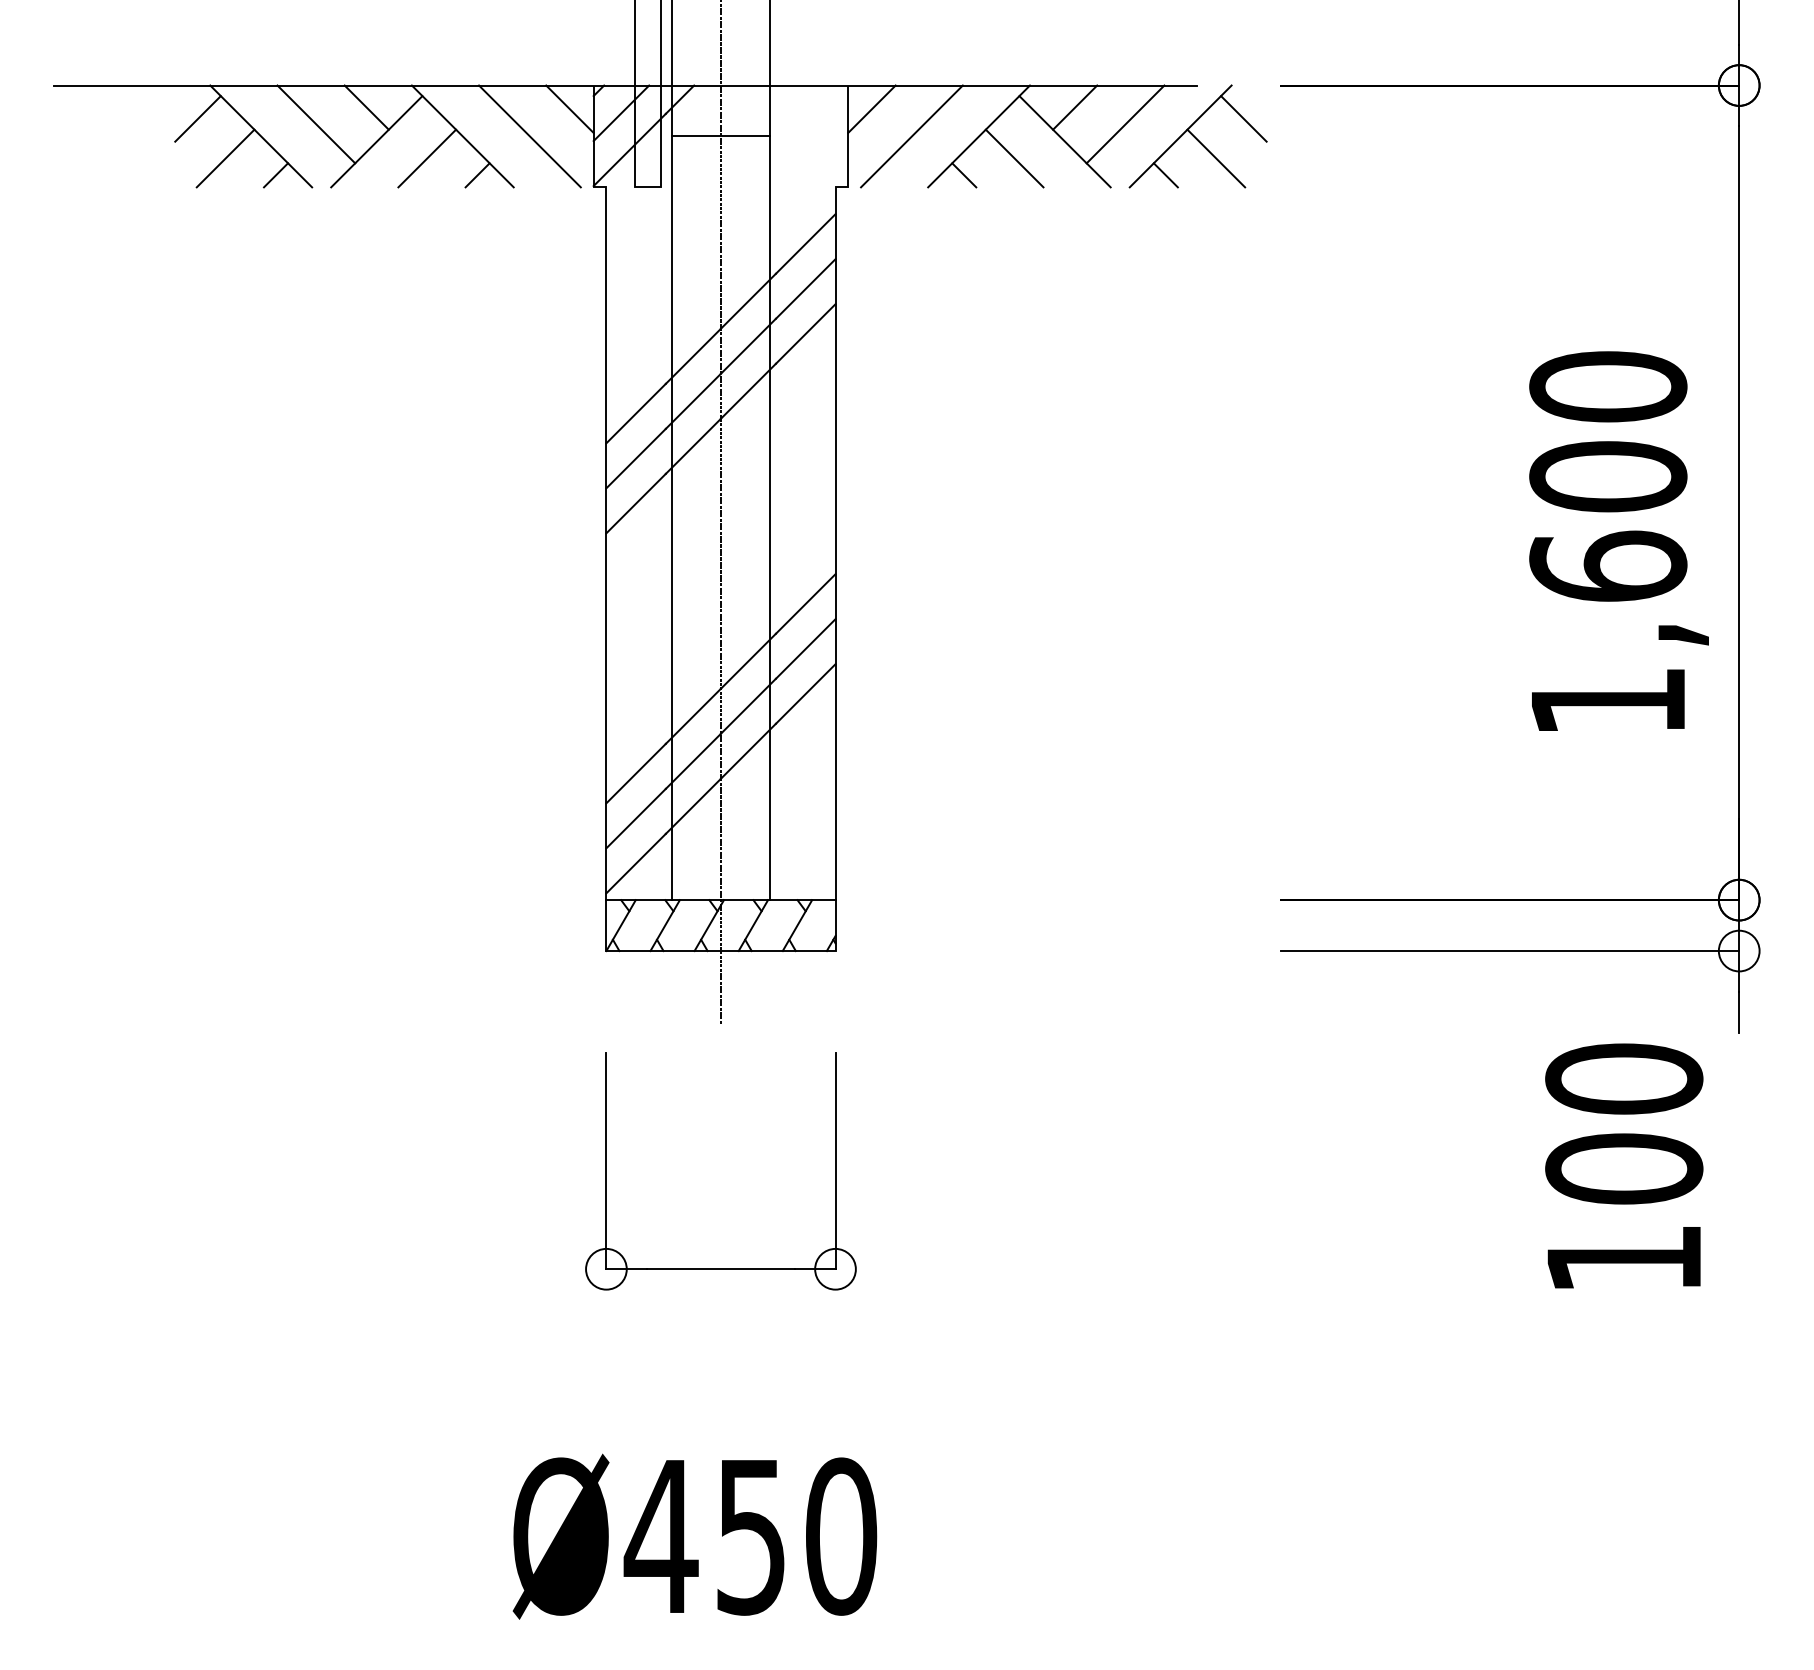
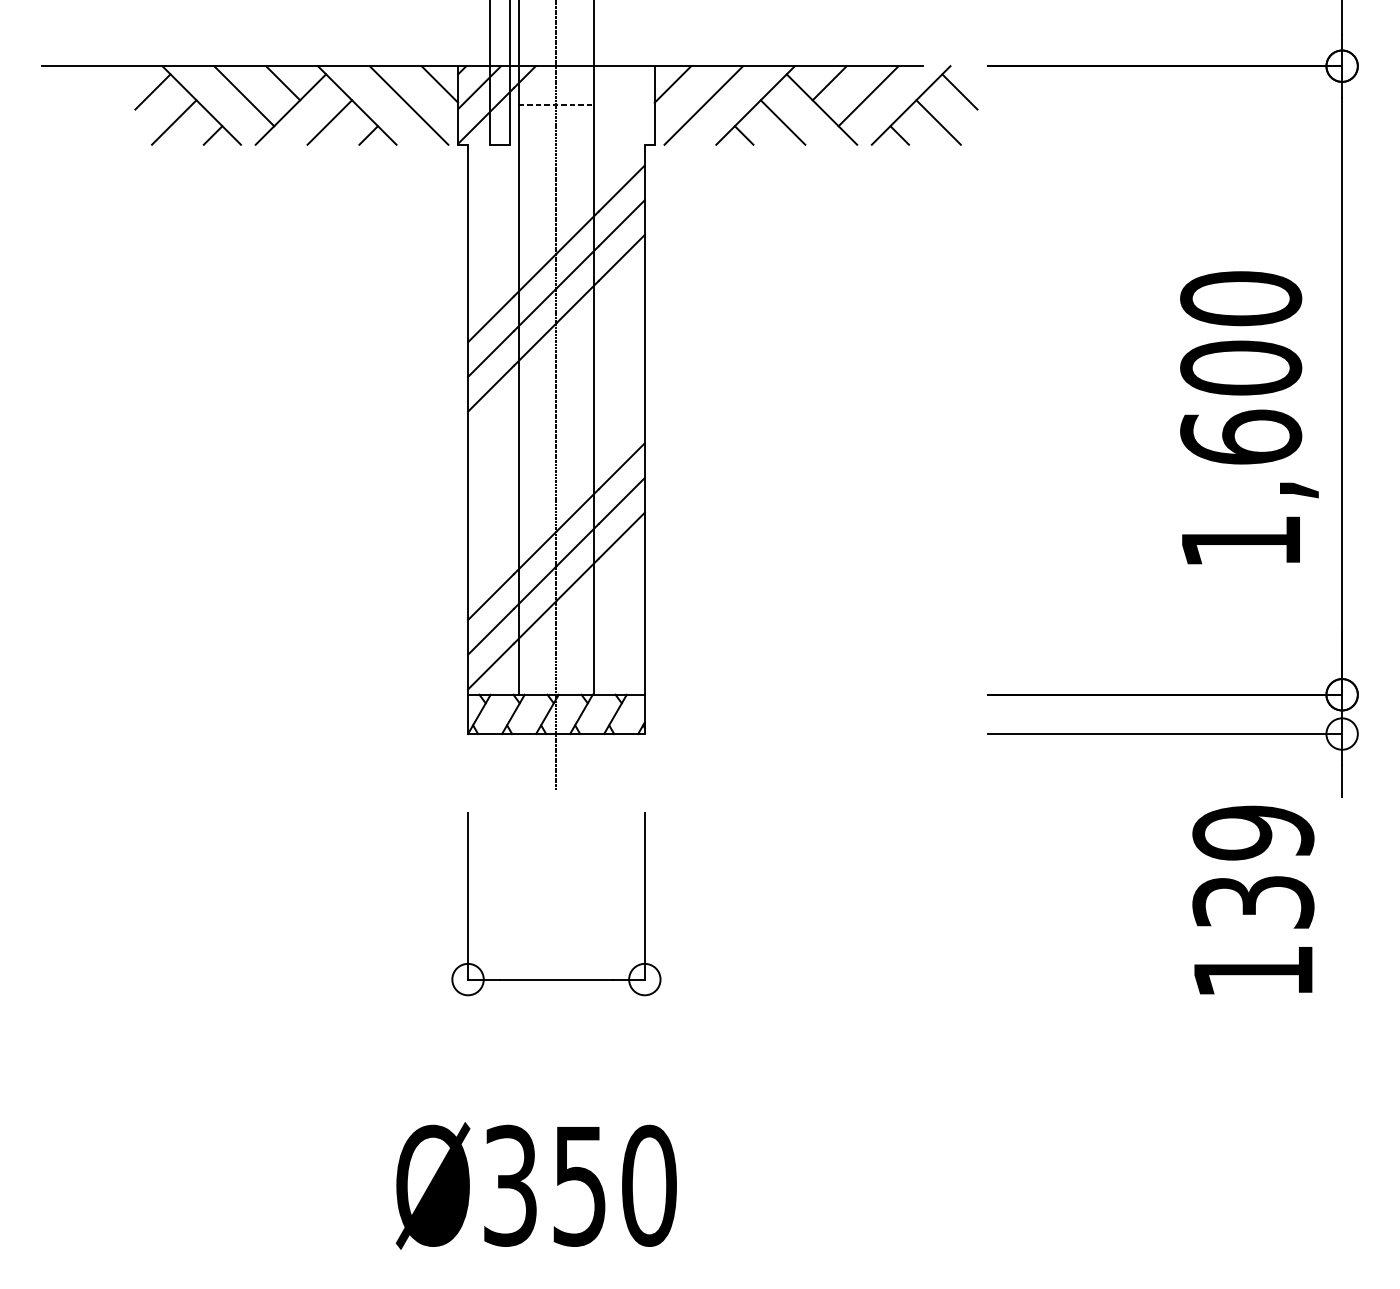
line: (720, 136) -> (556, 105), solid -> dashed
text: (1624, 1123) -> (1253, 867), 100 -> 139
text: (660, 1536) -> (509, 1185), Ø450 -> Ø350

